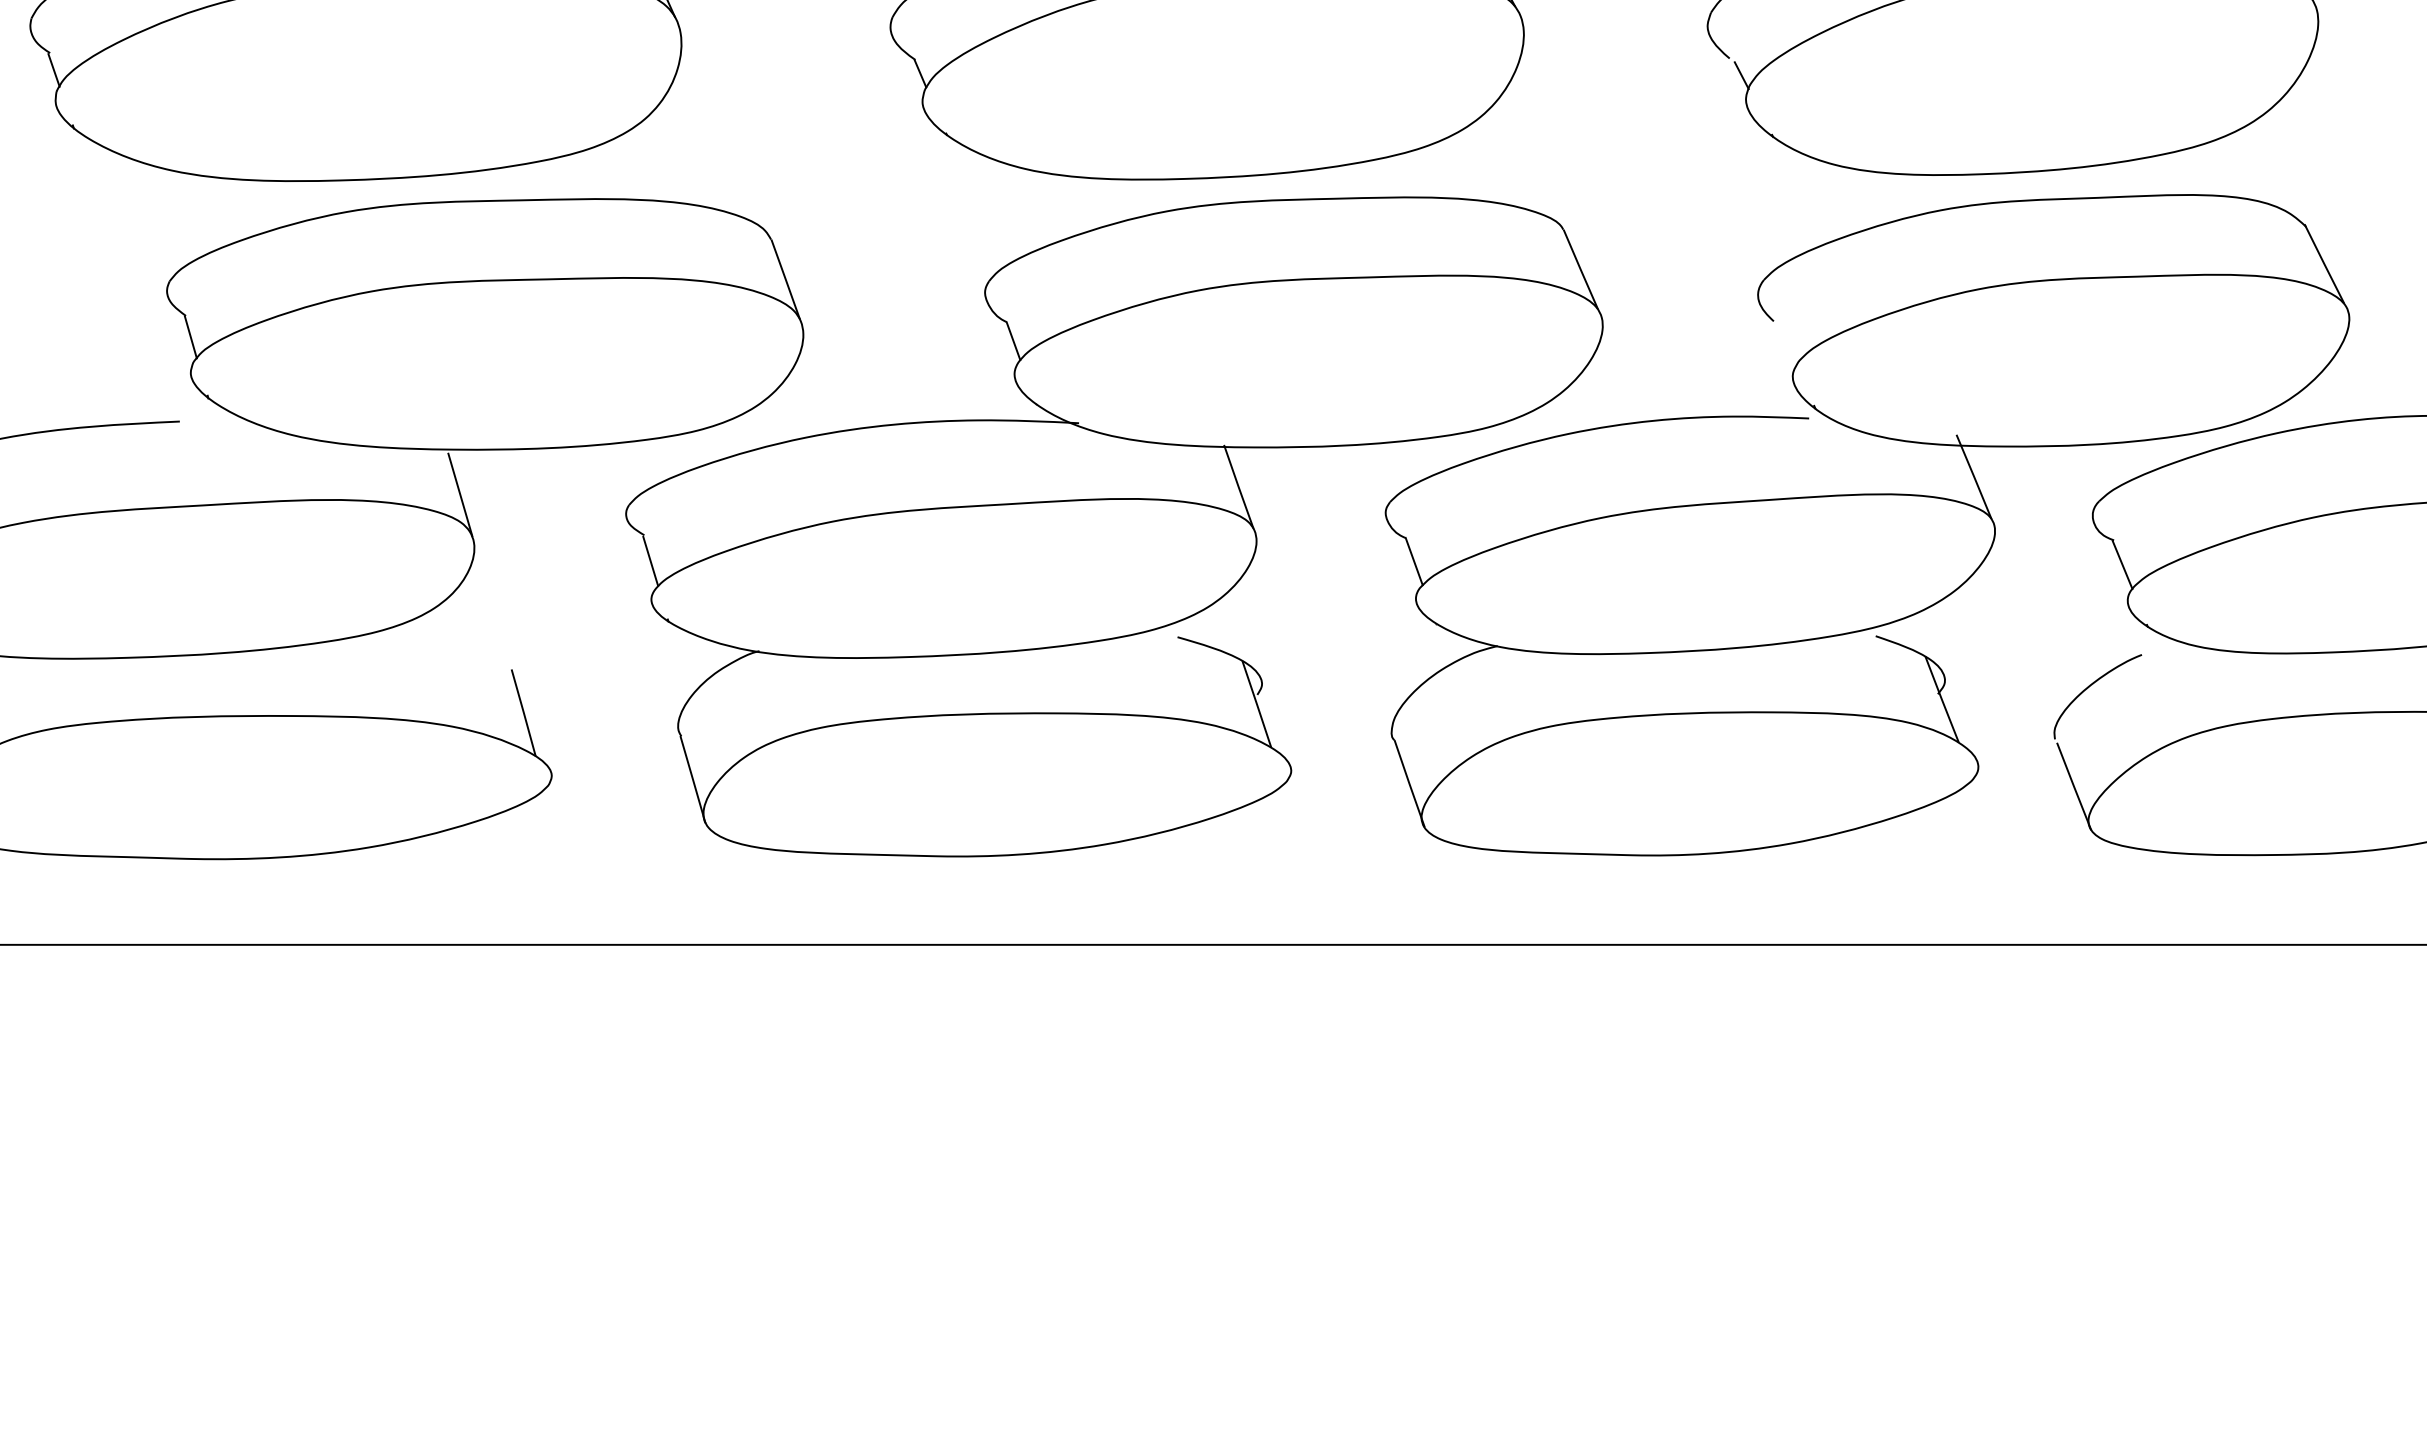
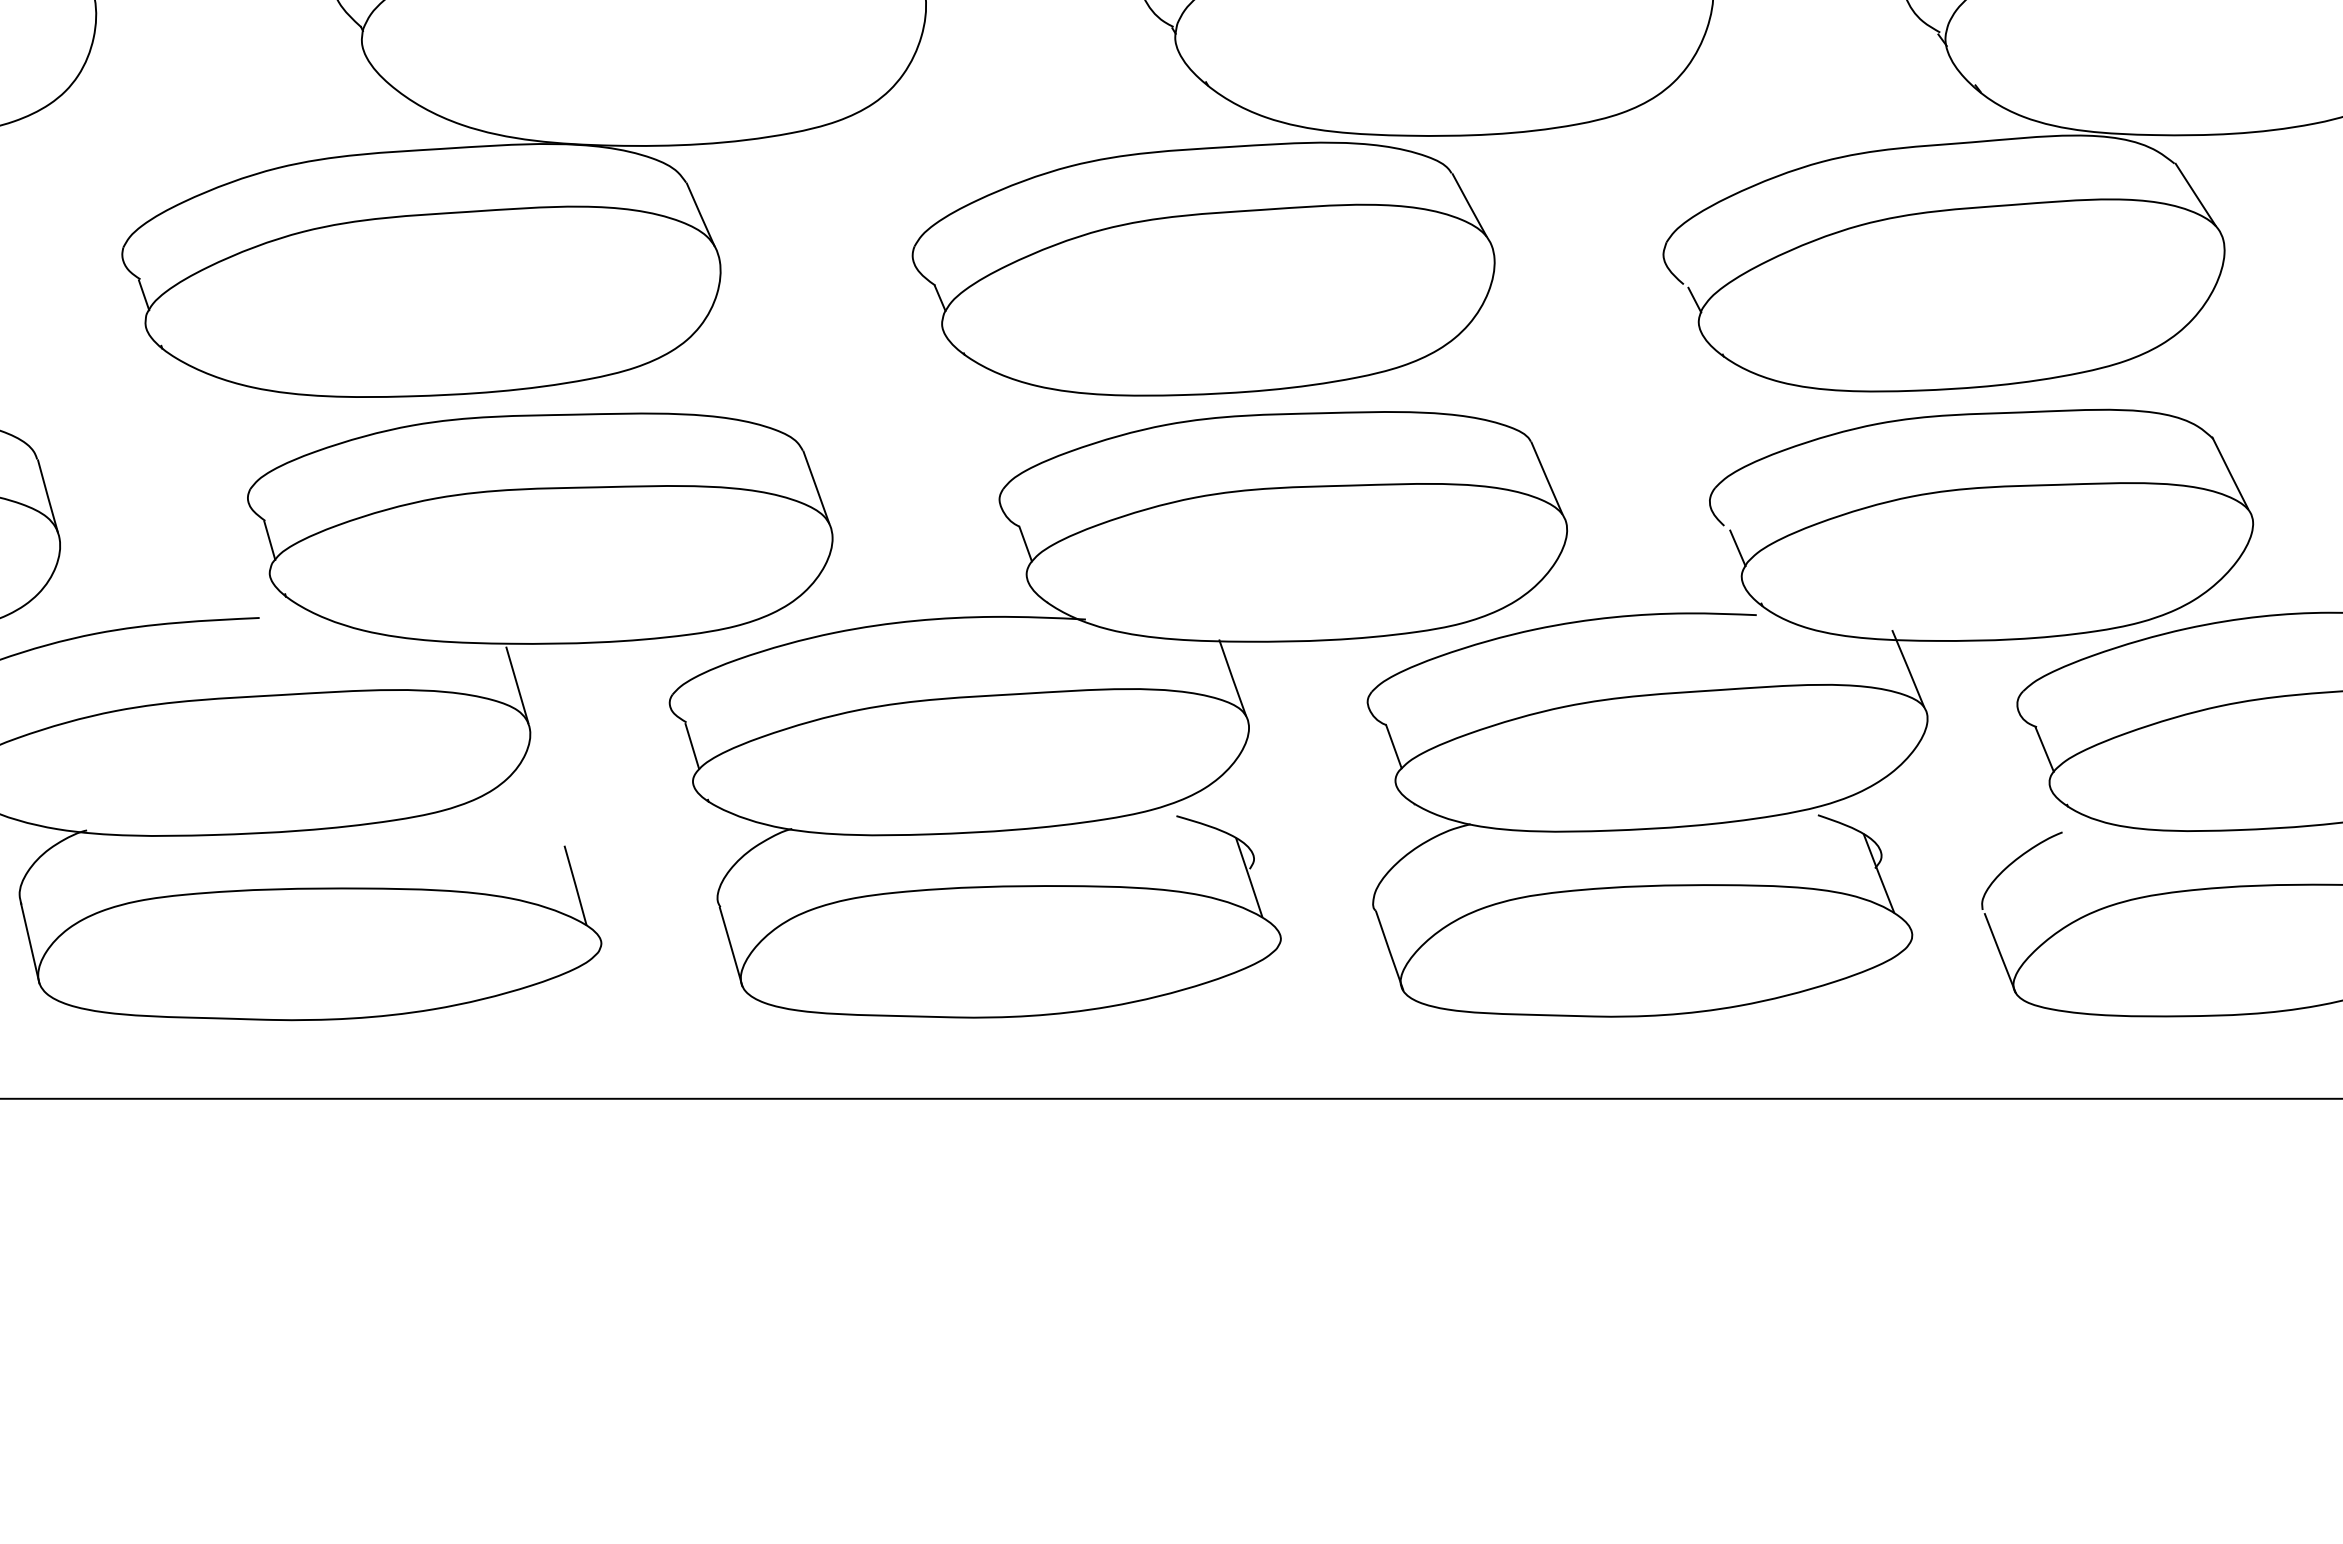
line: (1788, 345) -> (1737, 548), added

